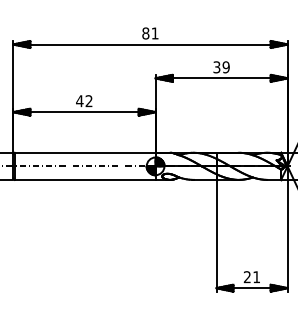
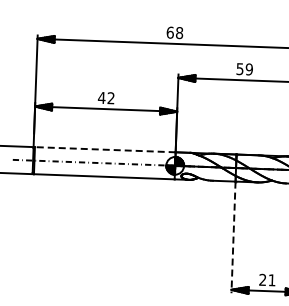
text: (150, 33) -> (174, 32), 81 -> 68
text: (216, 66) -> (239, 68), 39 -> 59
line: (84, 152) -> (104, 149), solid -> dashed
line: (216, 235) -> (233, 237), solid -> dashed

